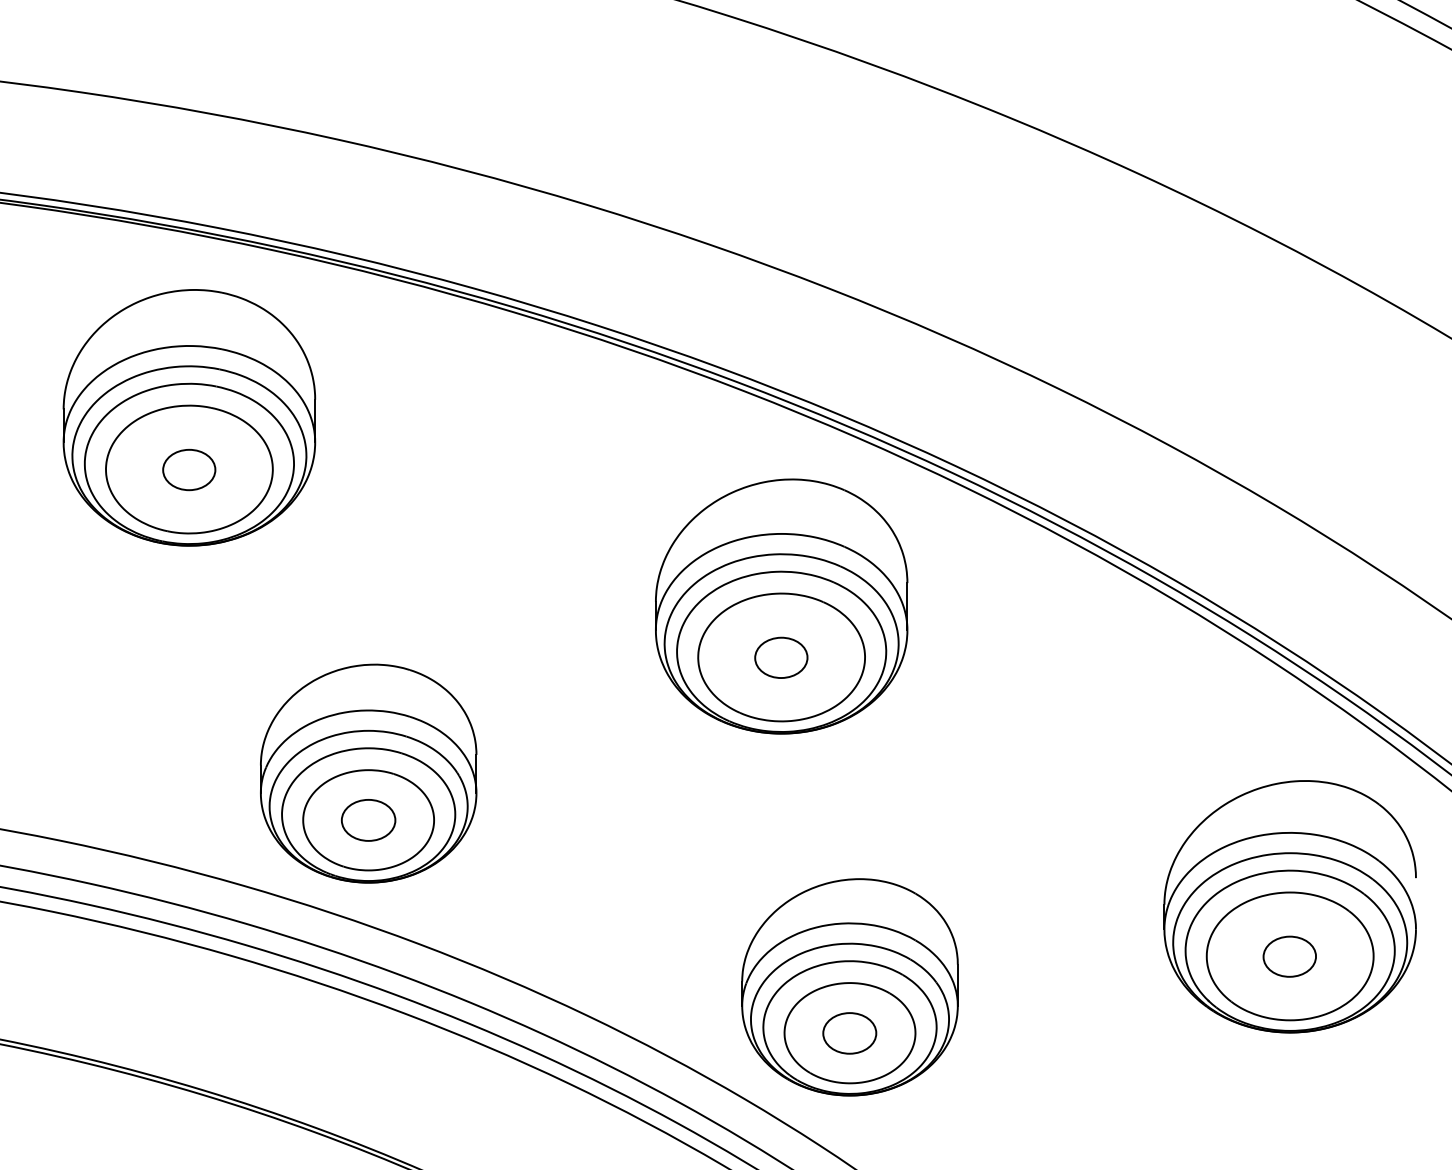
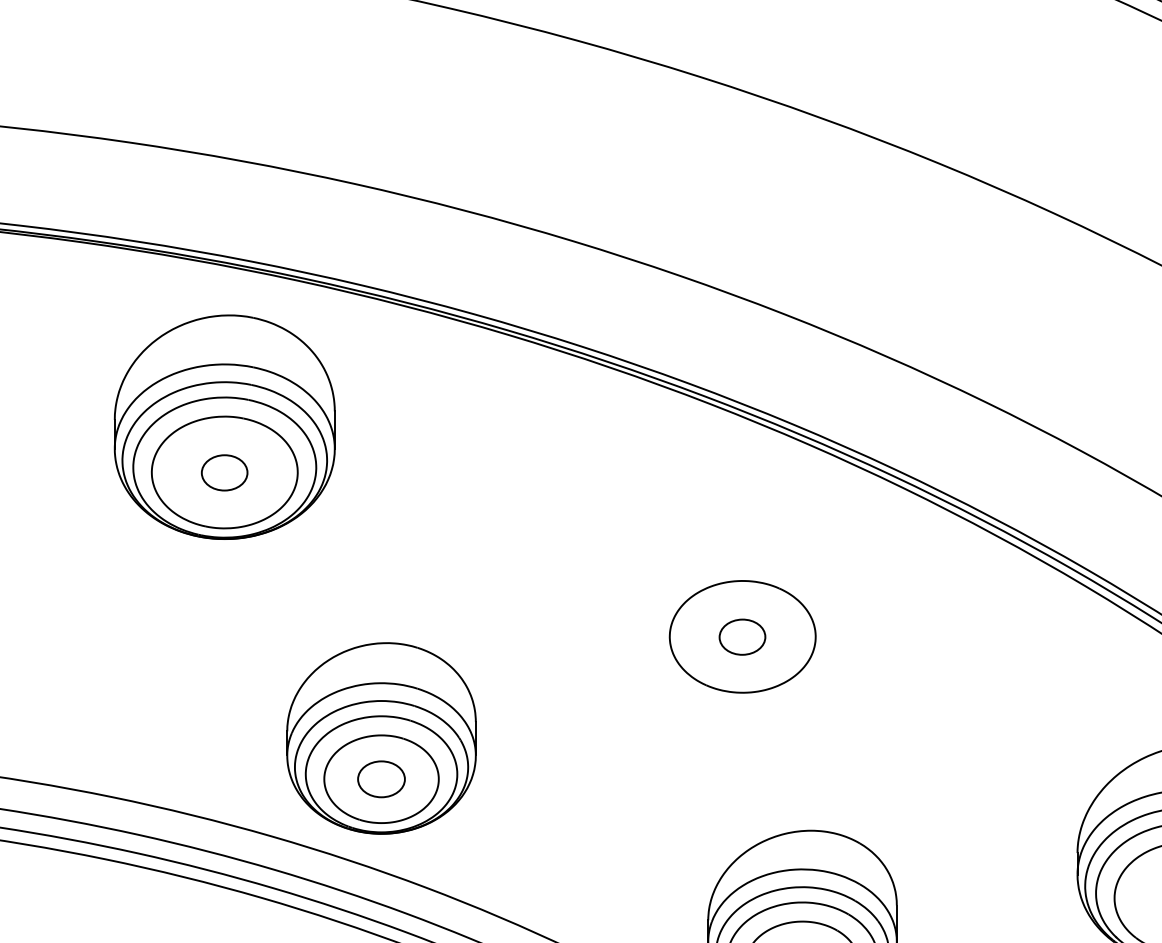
part: (781, 606) -> (742, 592), removed

